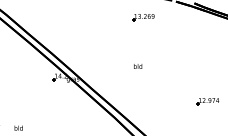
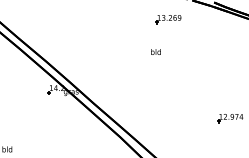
part: (143, 17) -> (168, 19), moved
text: (138, 66) -> (156, 52), moved

